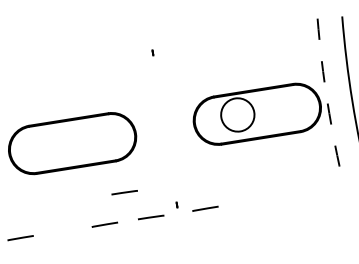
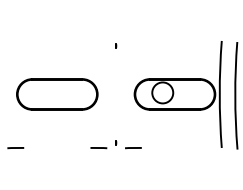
arc: (327, 103) -> (219, 94), dashed -> solid
line: (124, 193) -> (84, 130), removed
line: (105, 225) -> (69, 148), removed

